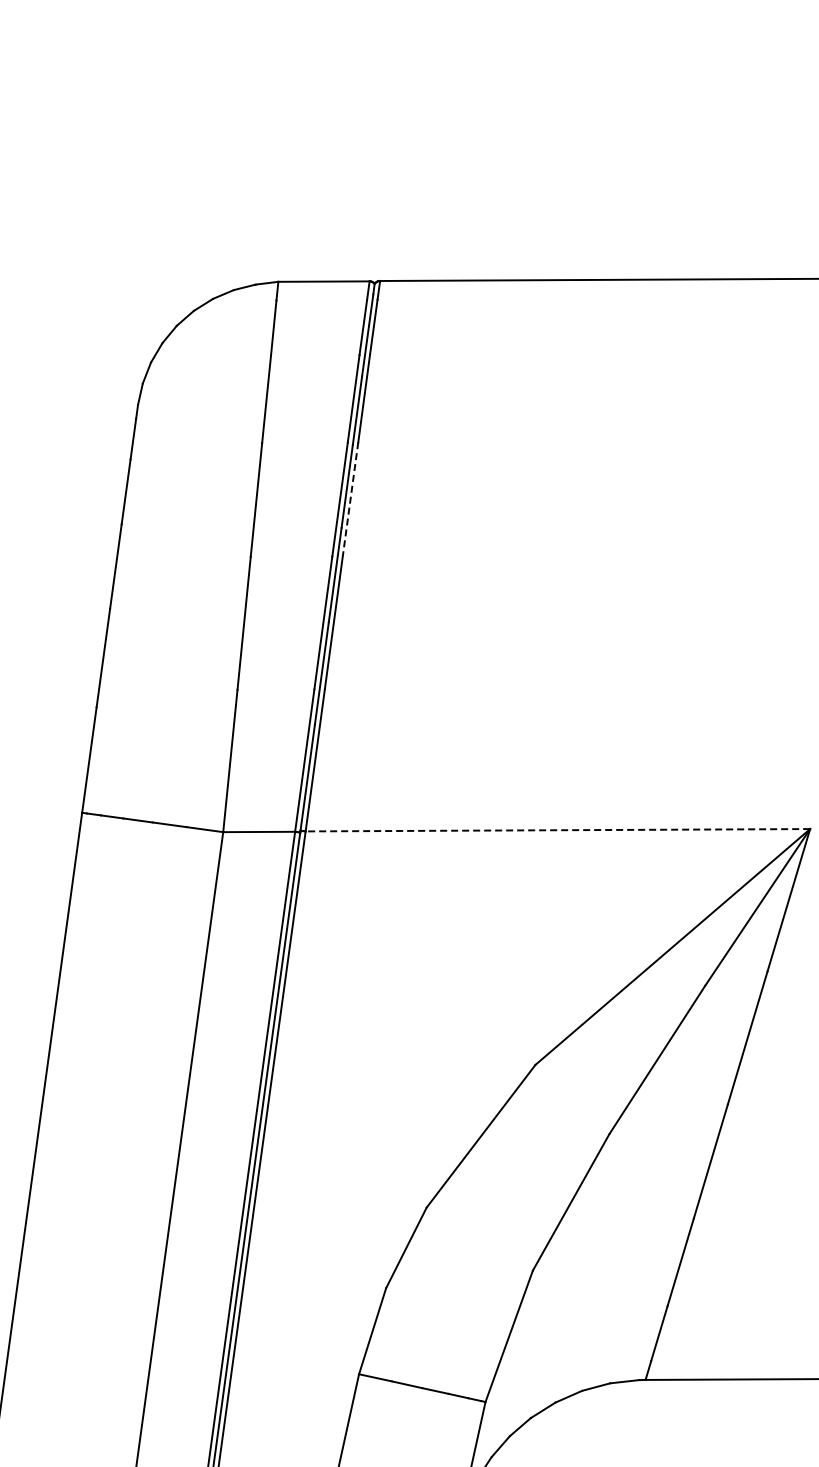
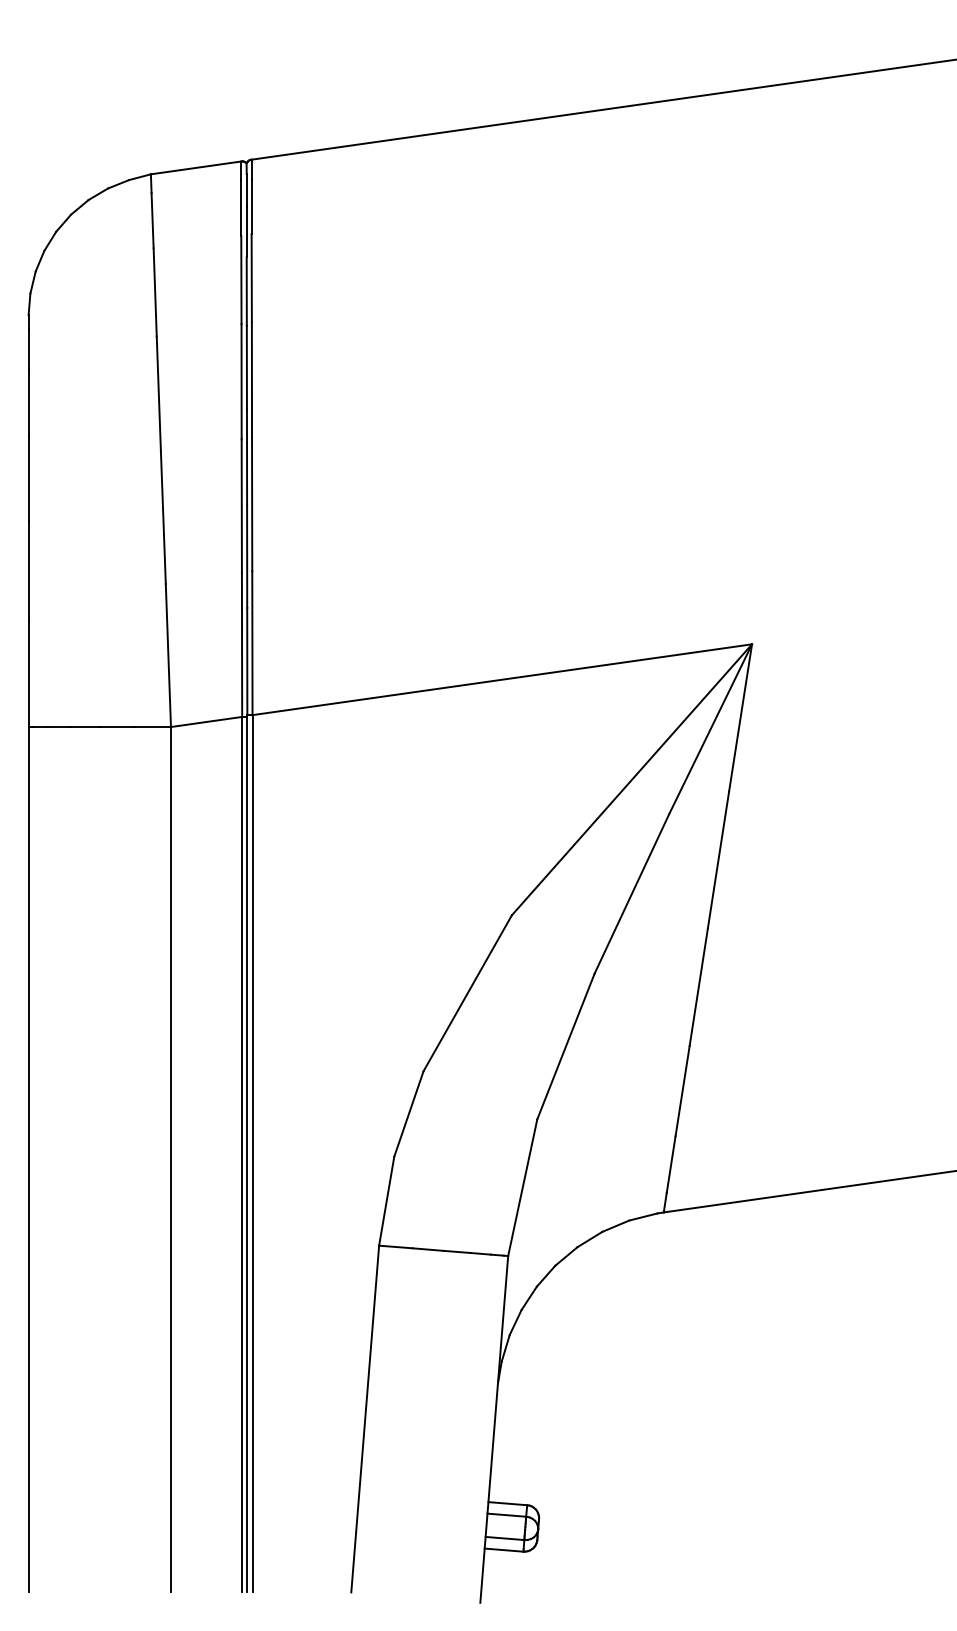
line: (350, 499) -> (251, 380), dashed -> solid
line: (557, 829) -> (501, 679), dashed -> solid

